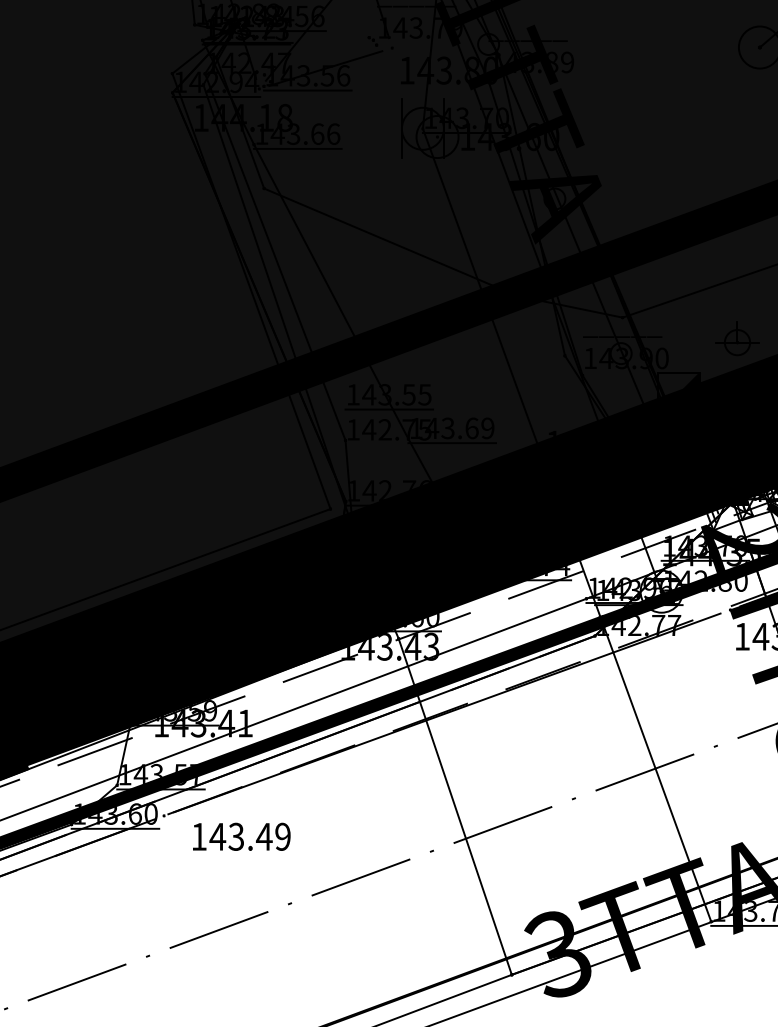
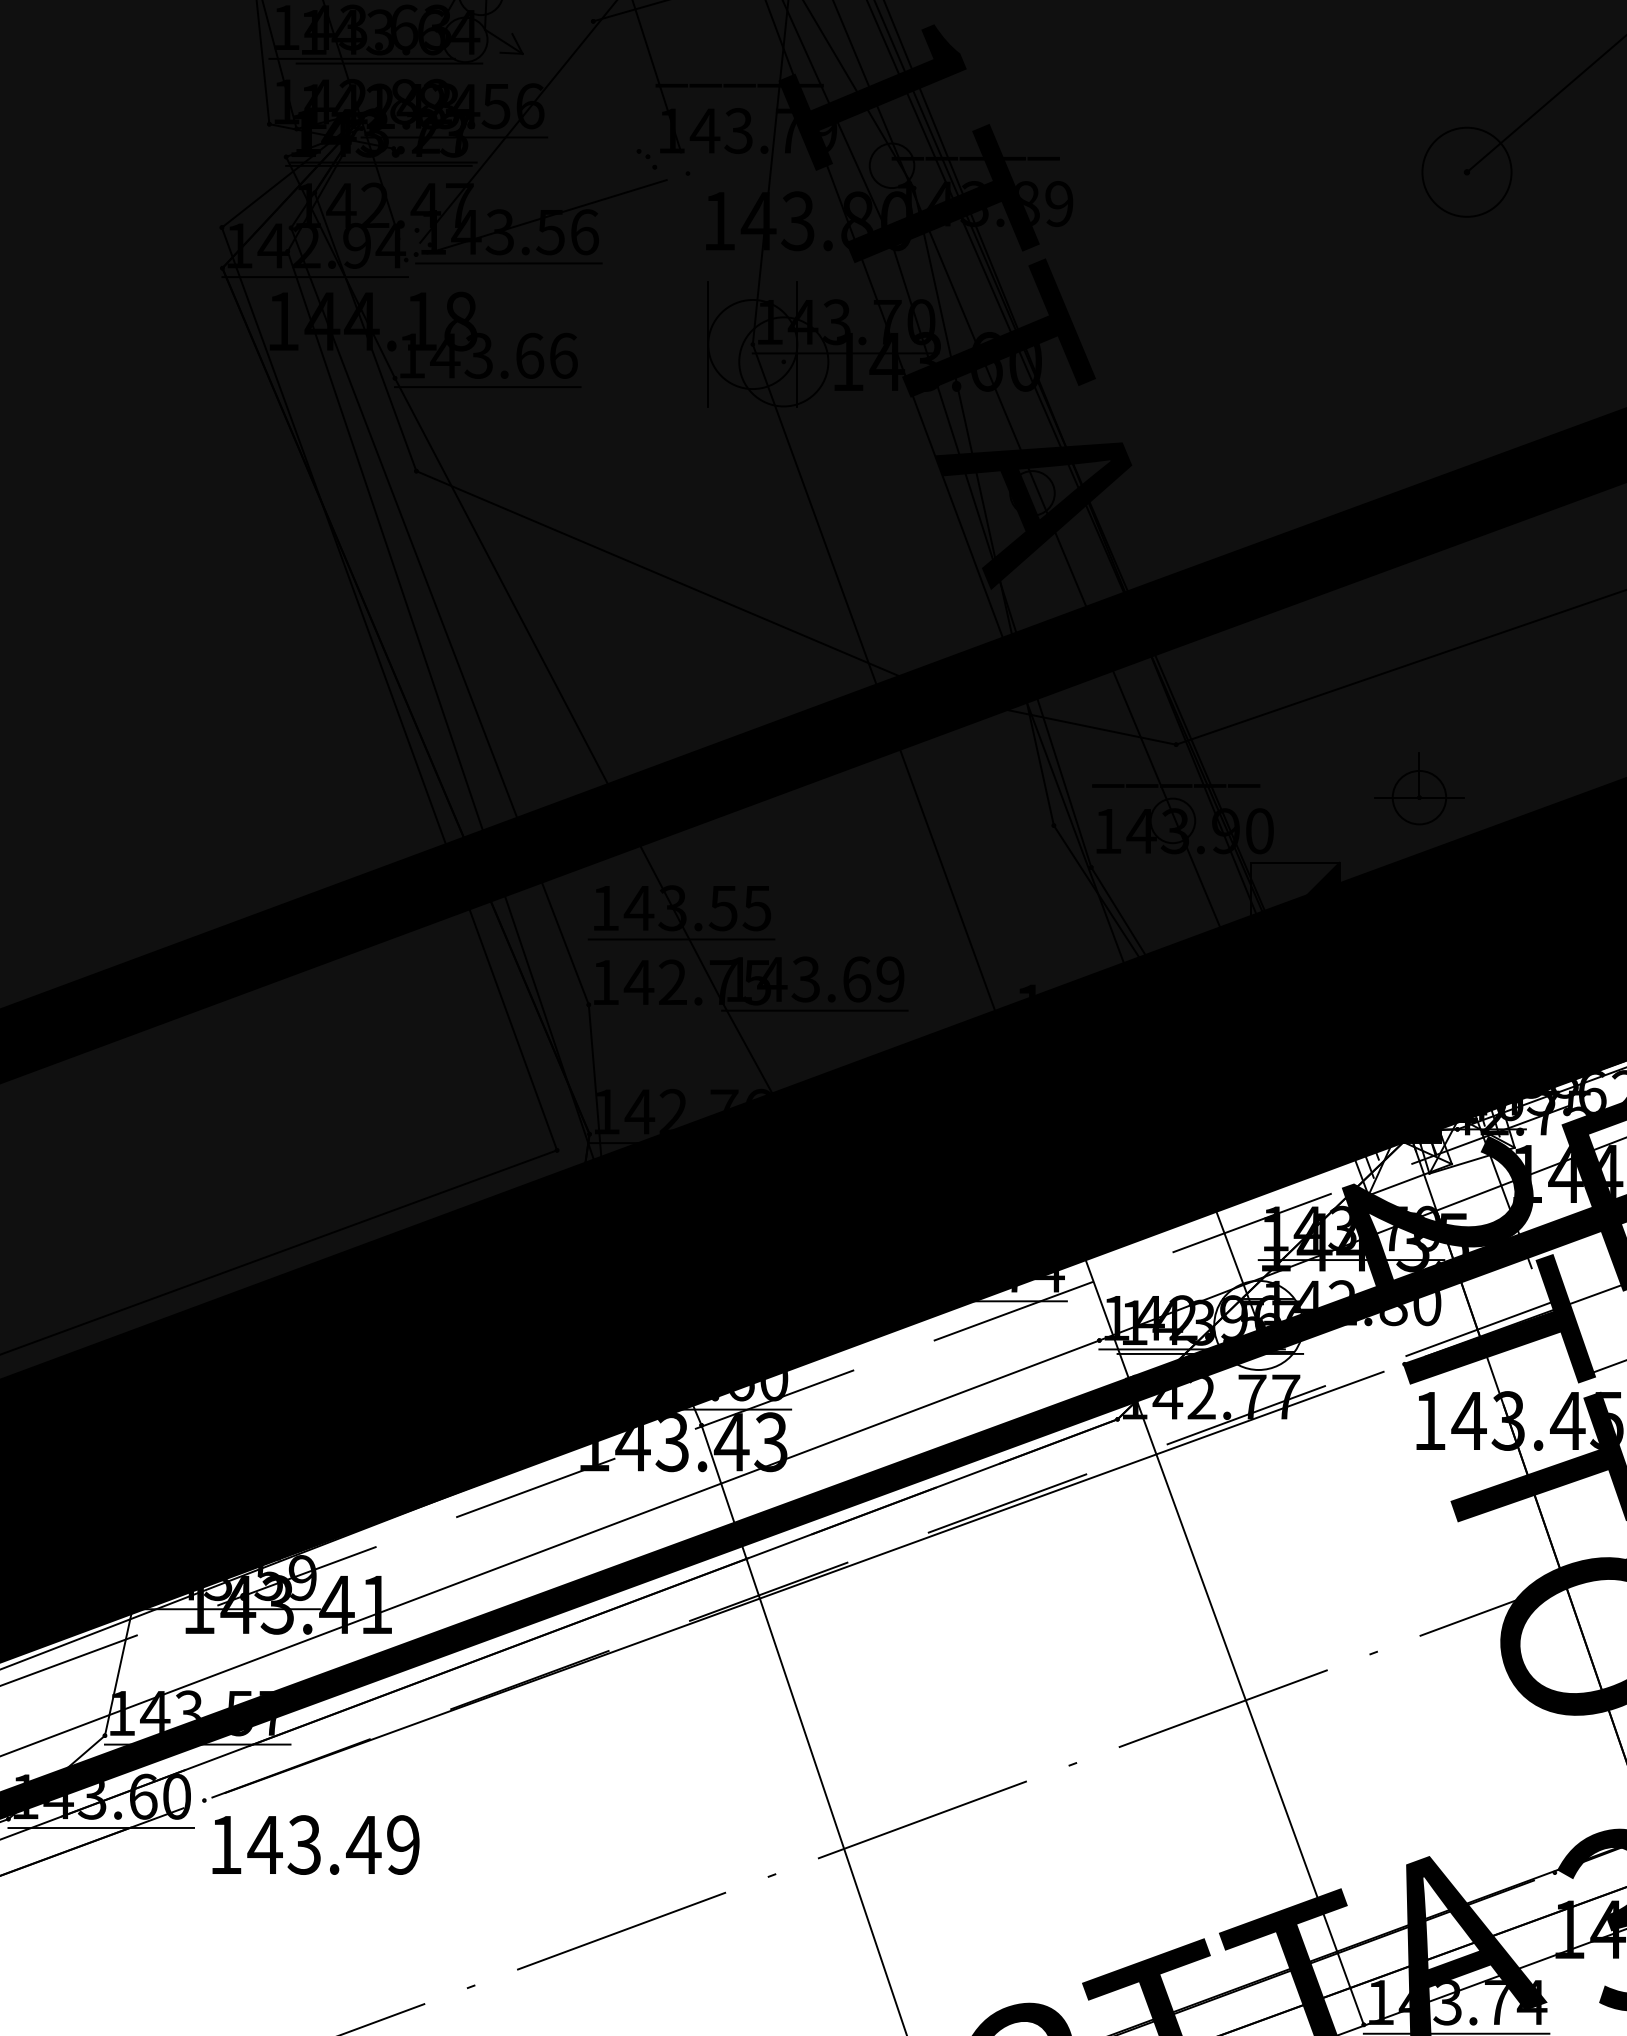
text: (241, 836) -> (315, 1844), moved

